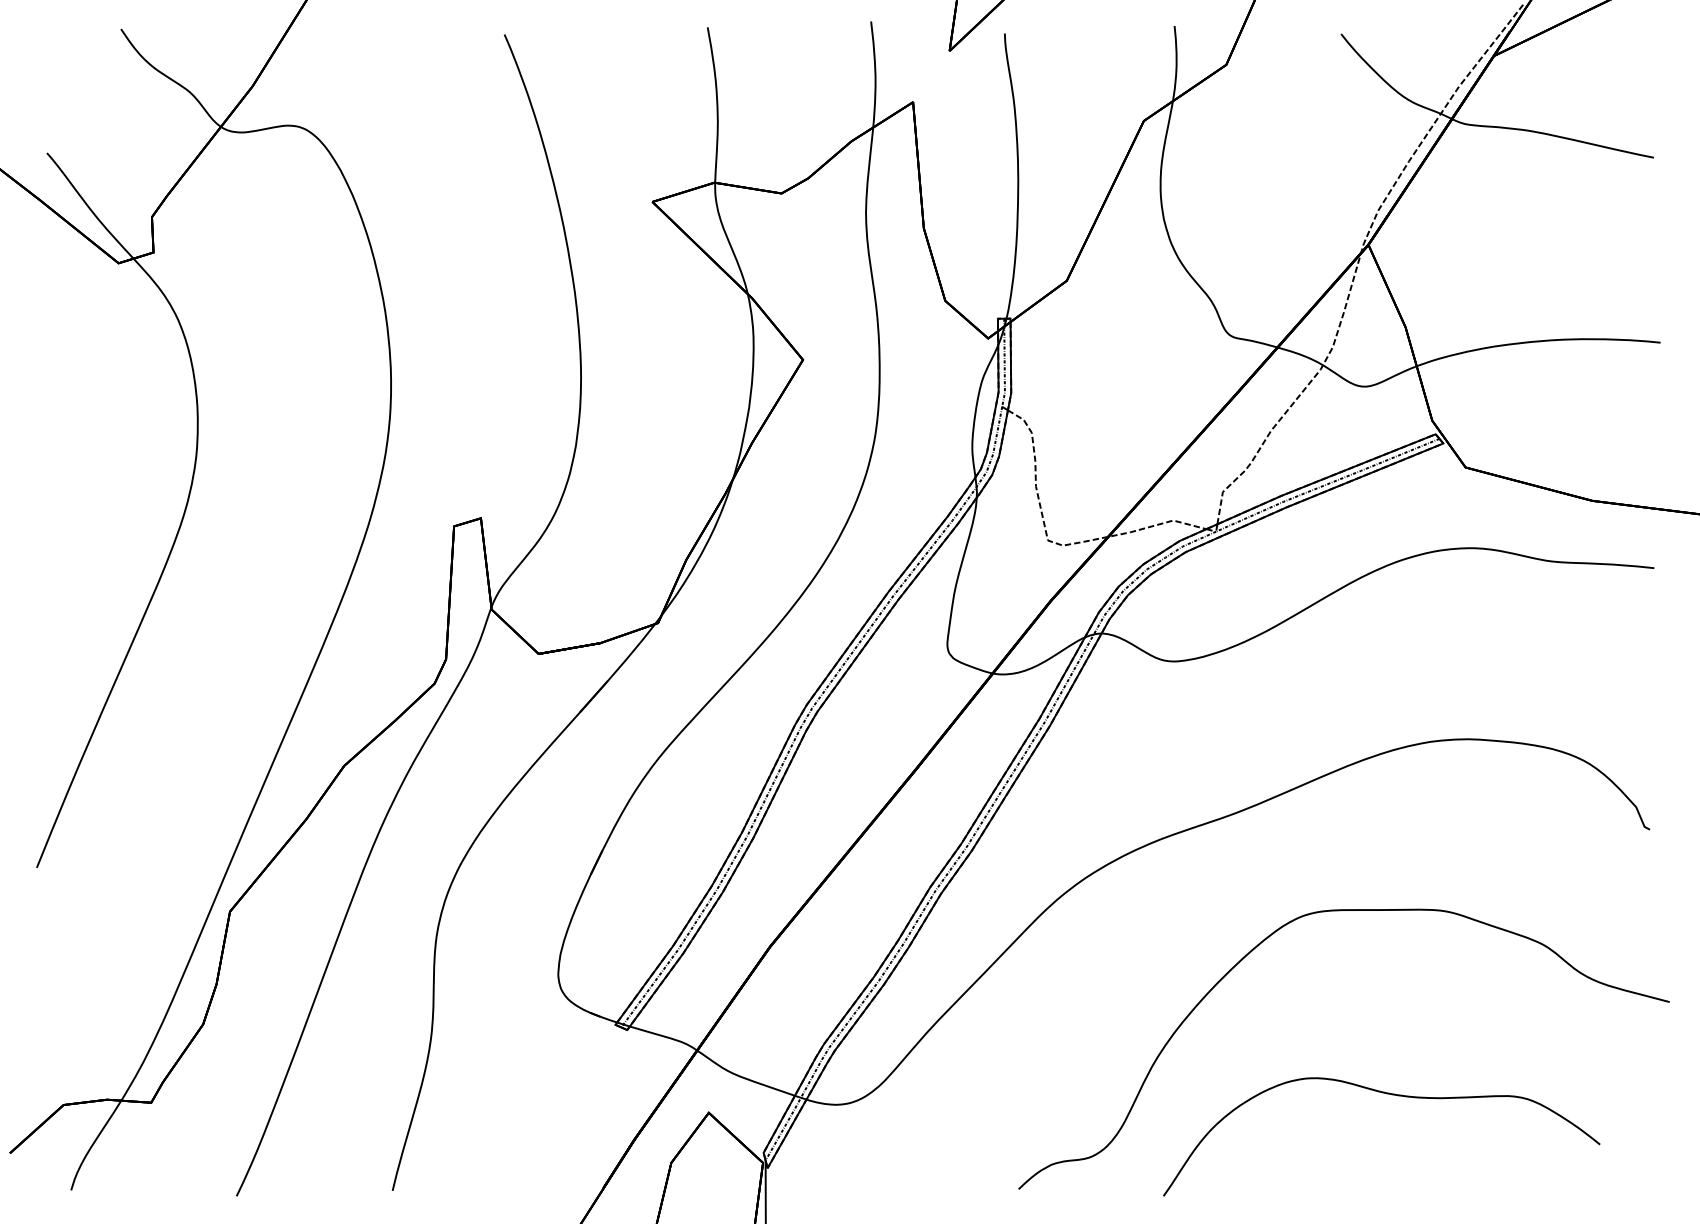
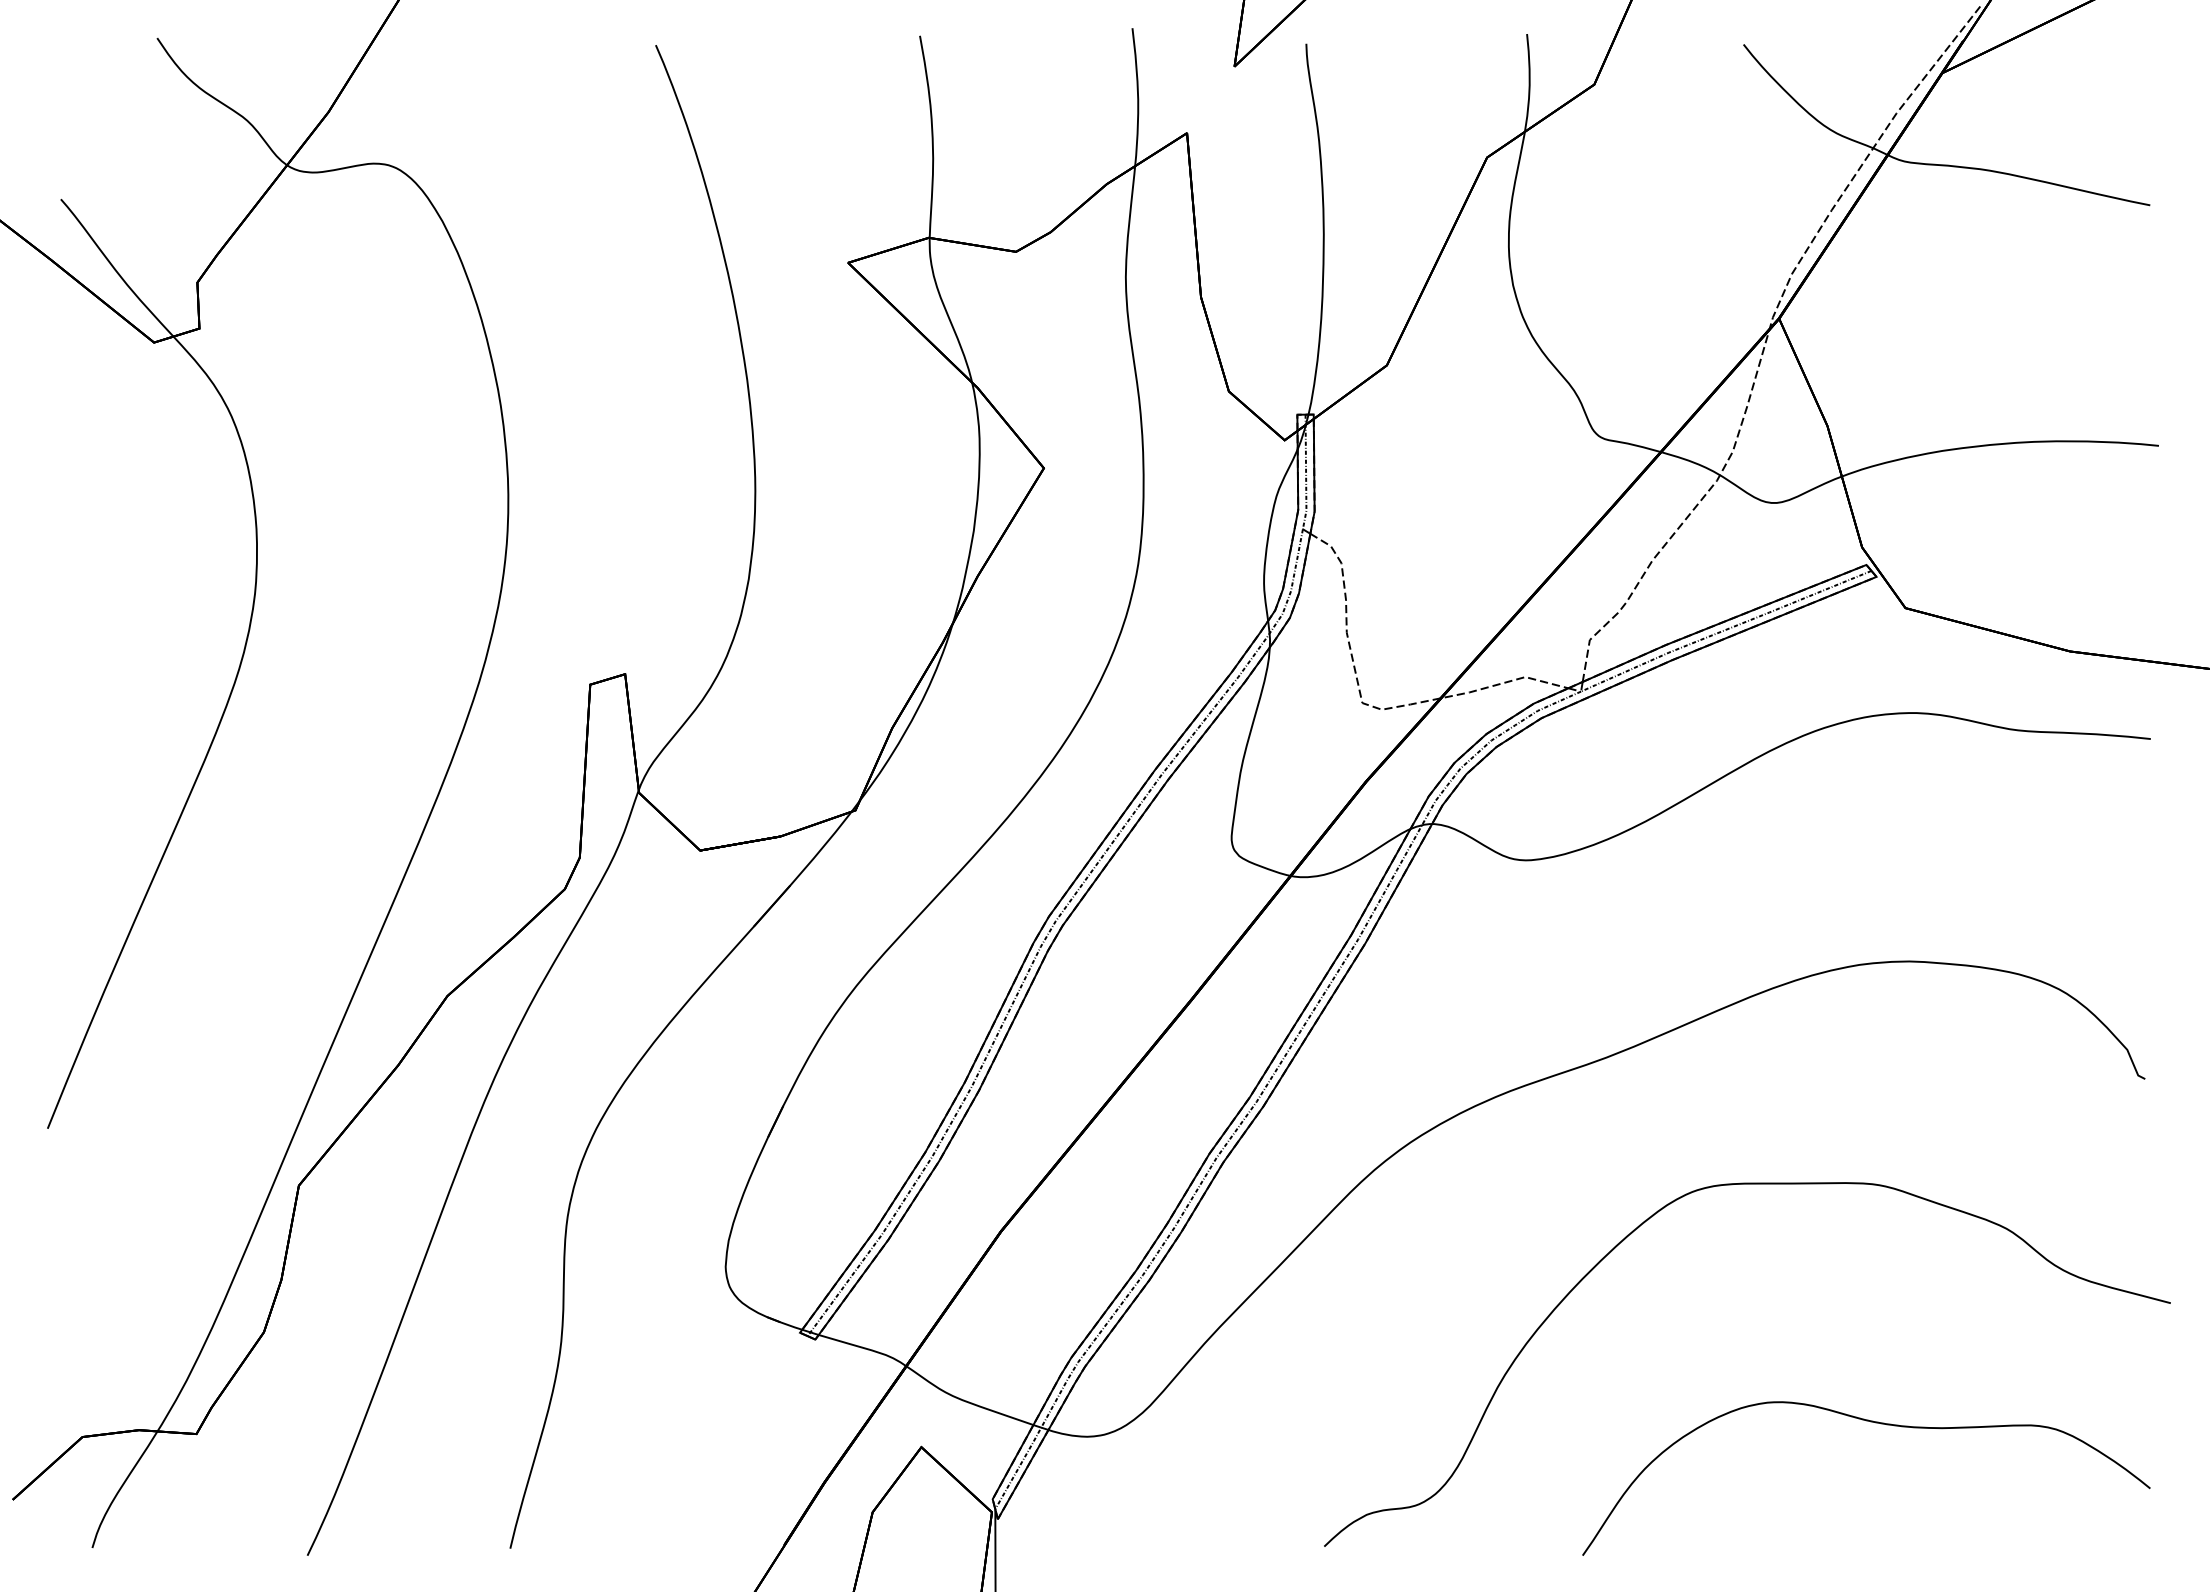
part: (1388, 1094) -> (1875, 1423), moved

